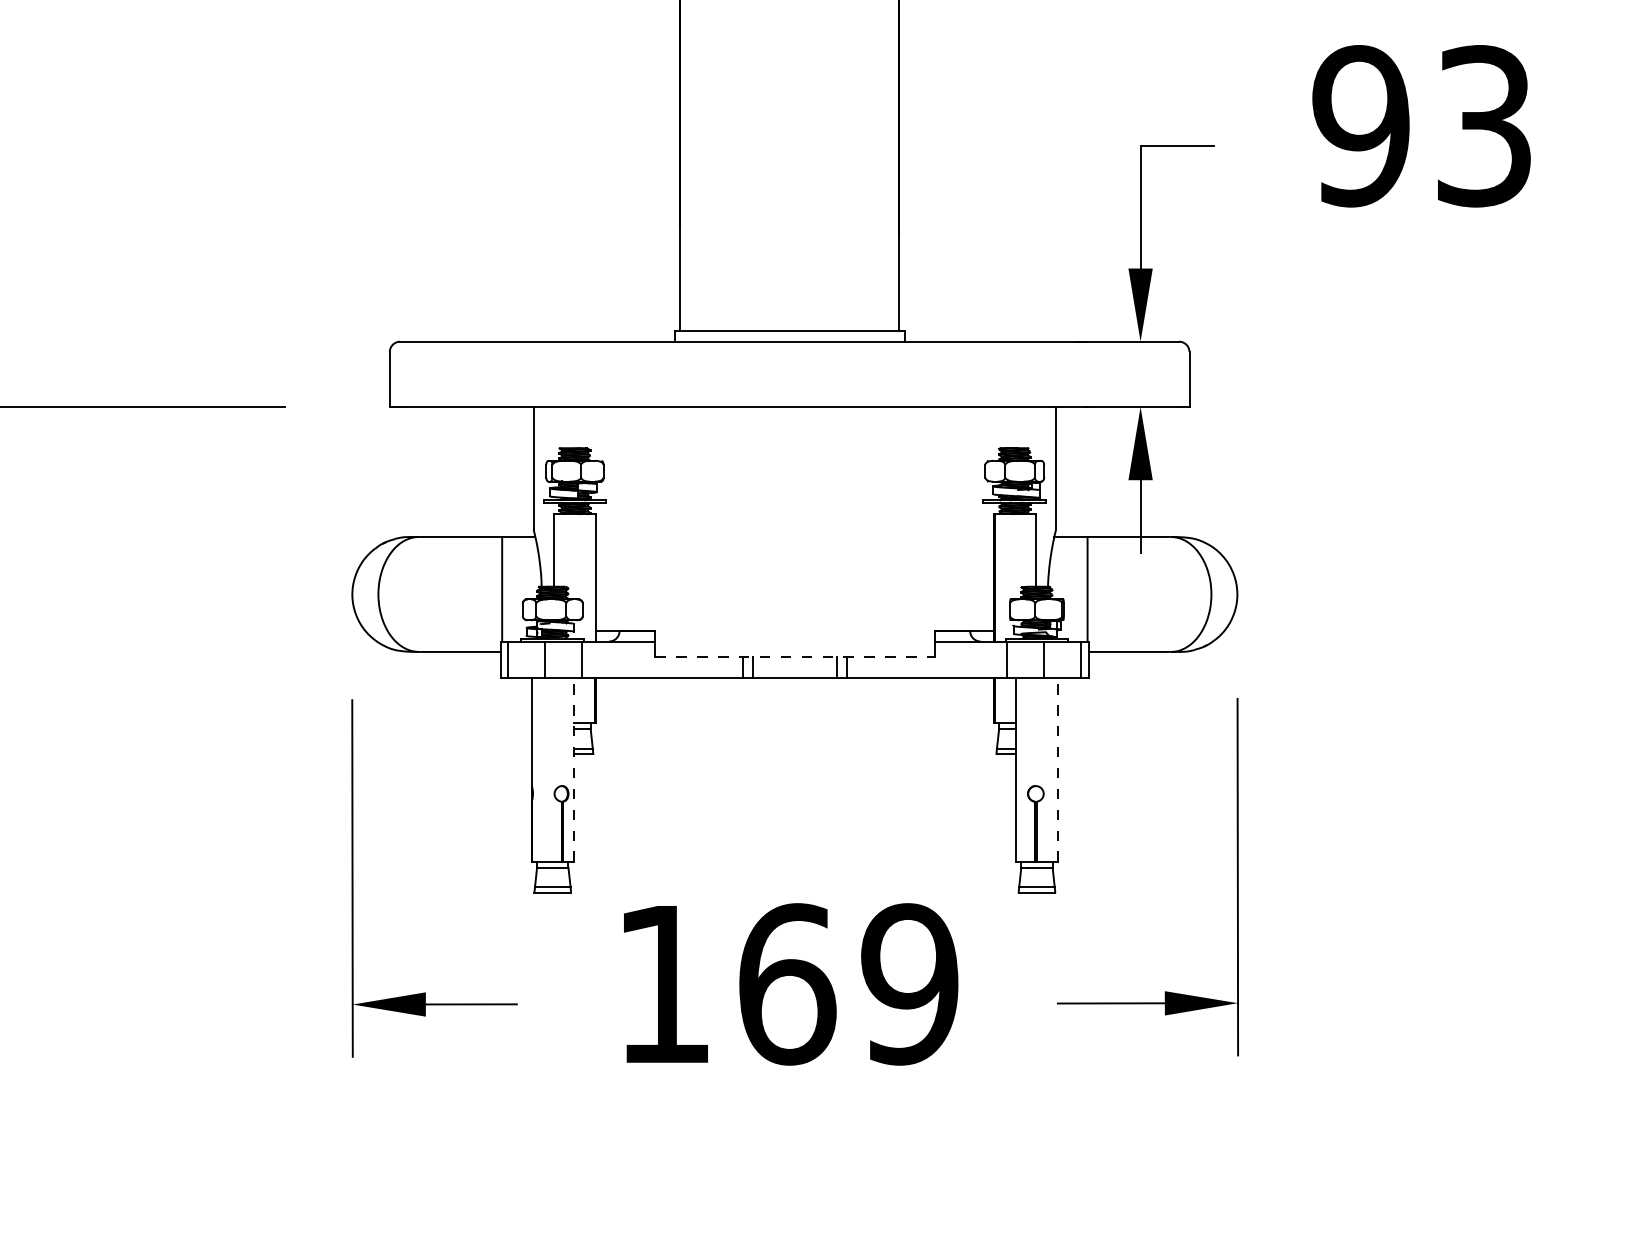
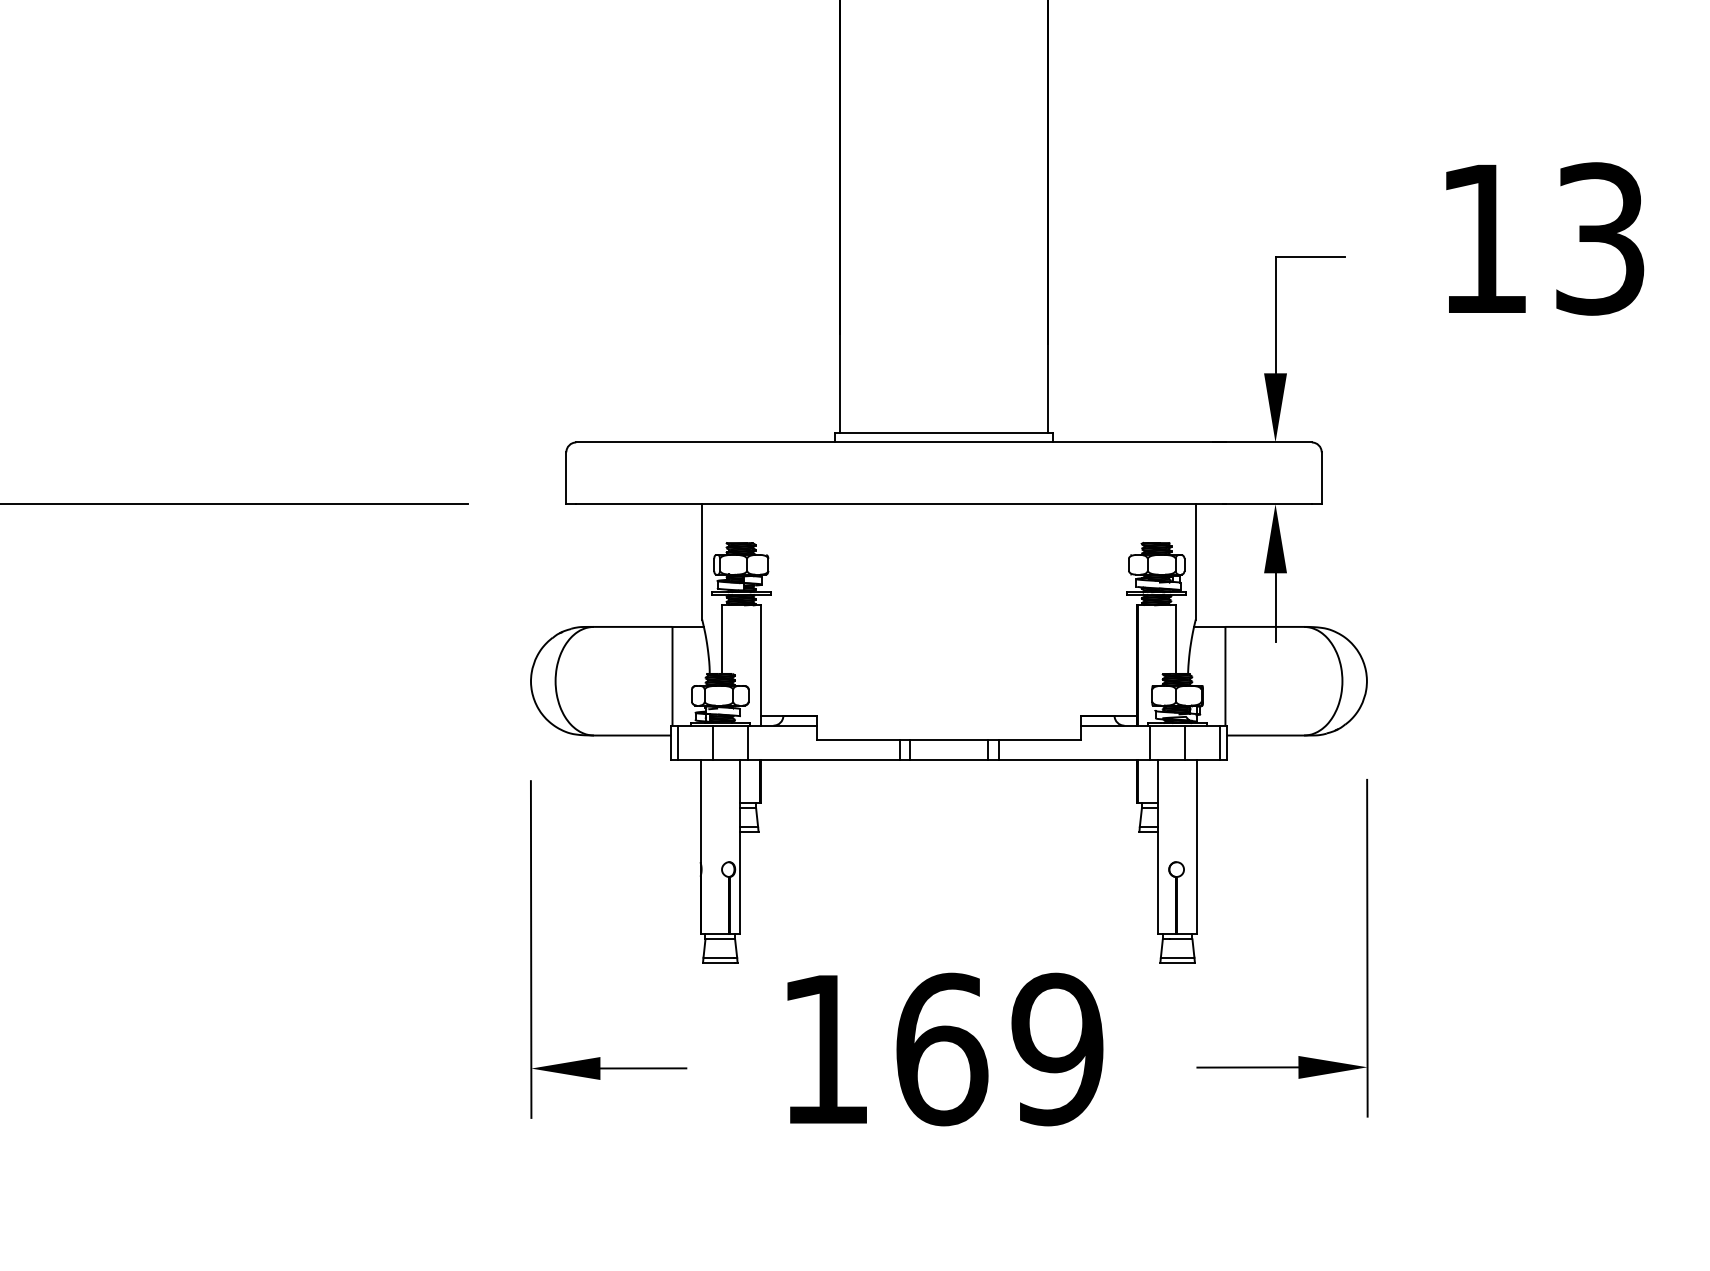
text: (1360, 125) -> (1483, 238), 93 -> 13
line: (795, 657) -> (949, 740), dashed -> solid
line: (574, 770) -> (740, 847), dashed -> solid
line: (1057, 770) -> (1197, 847), dashed -> solid

